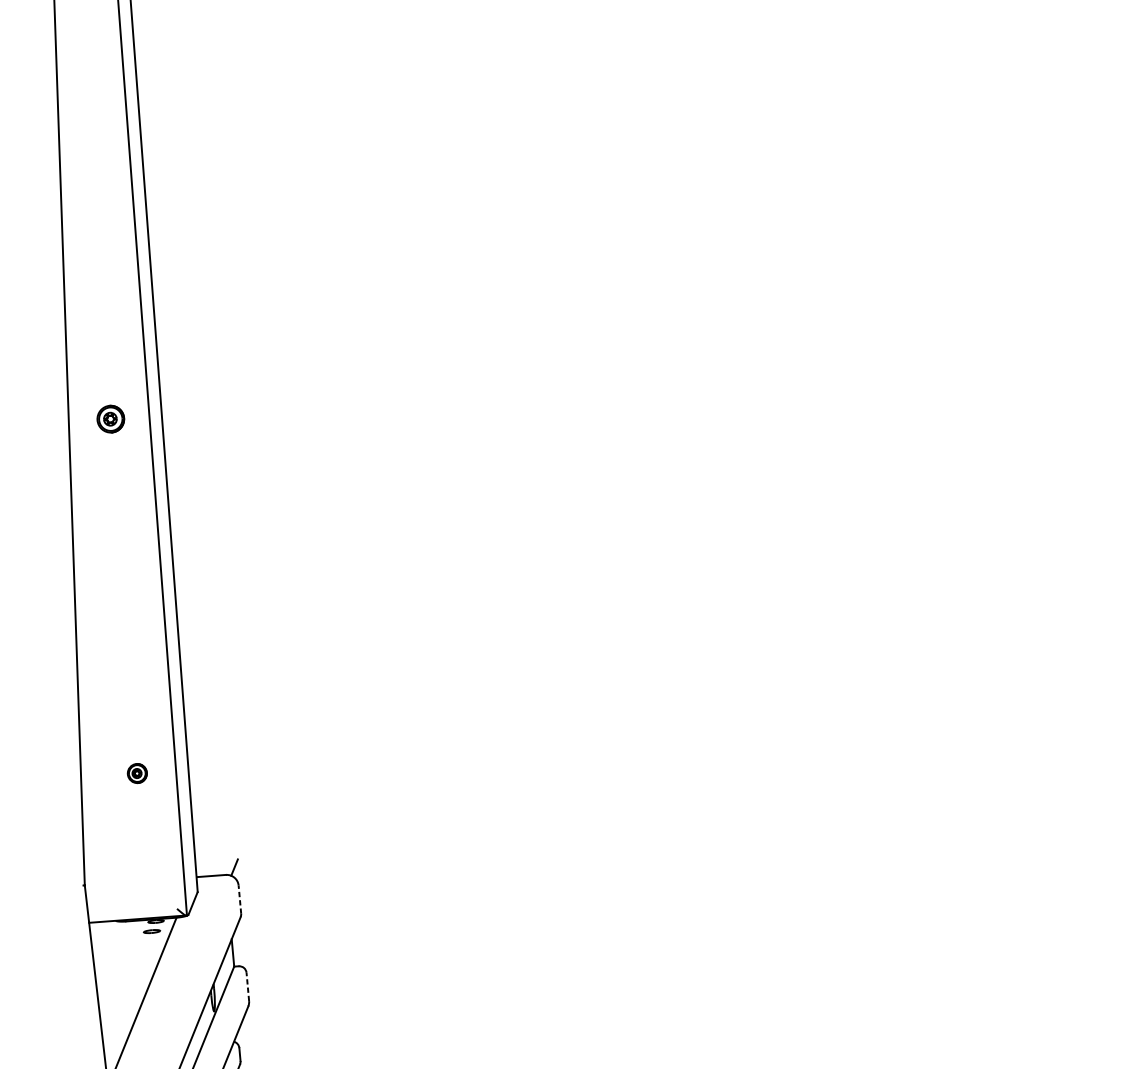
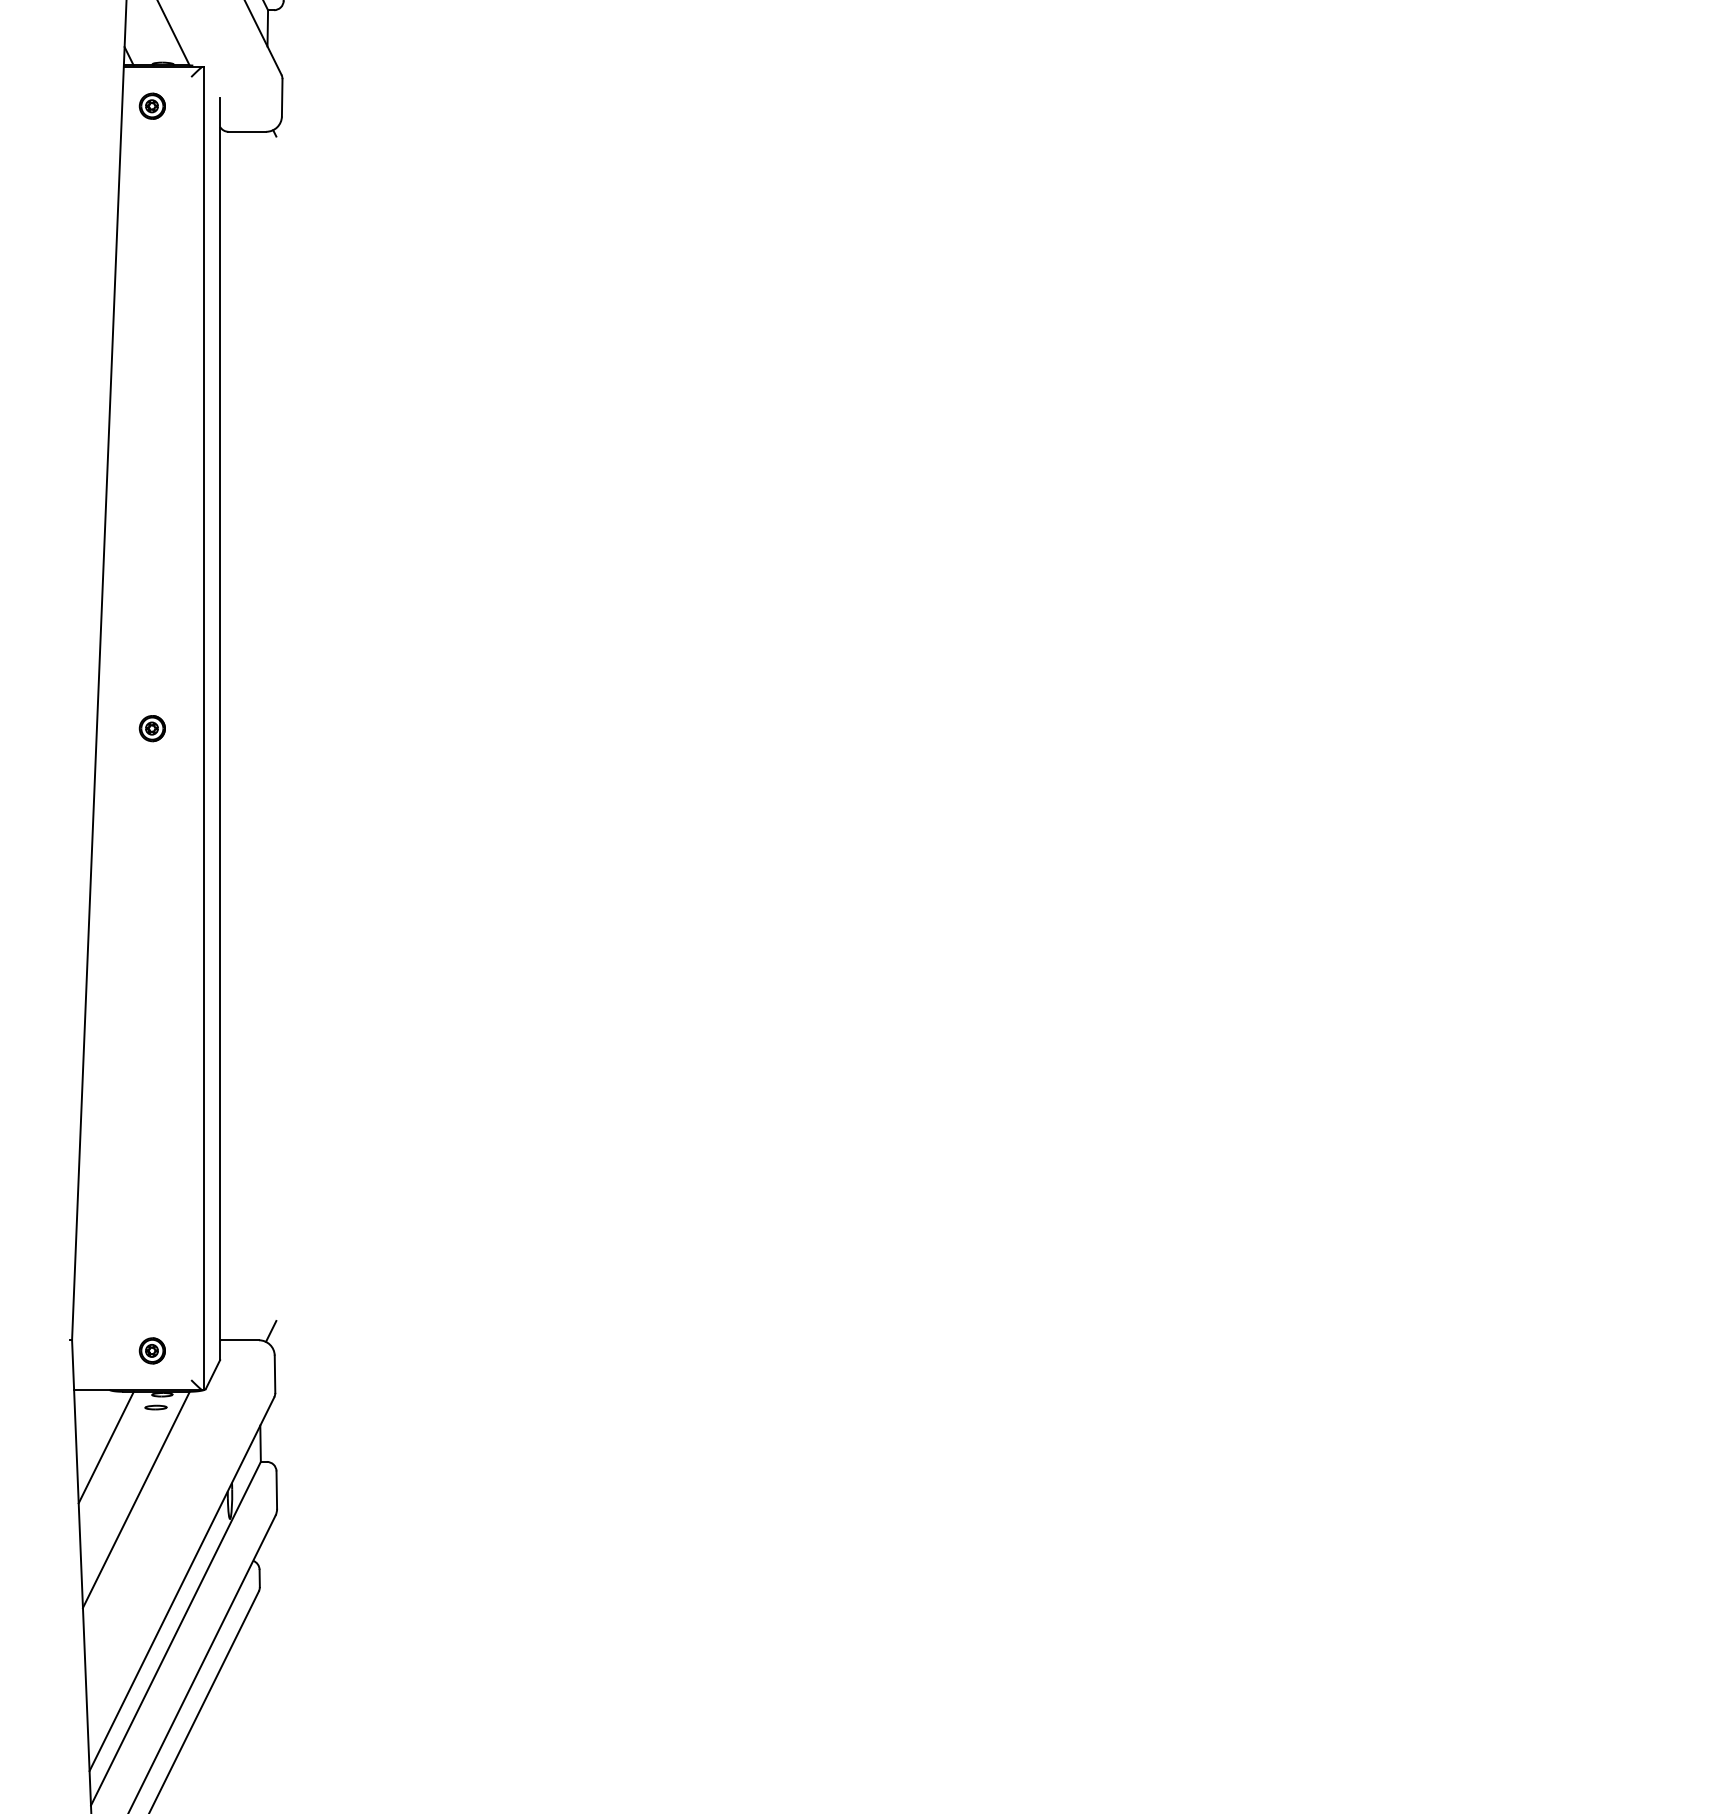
part: (110, 419) -> (151, 728), size x0.71
part: (136, 773) -> (151, 1350), moved
line: (240, 899) -> (275, 1374), dashed -> solid
line: (116, 964) -> (105, 1447), added
line: (247, 987) -> (276, 1490), dashed -> solid

